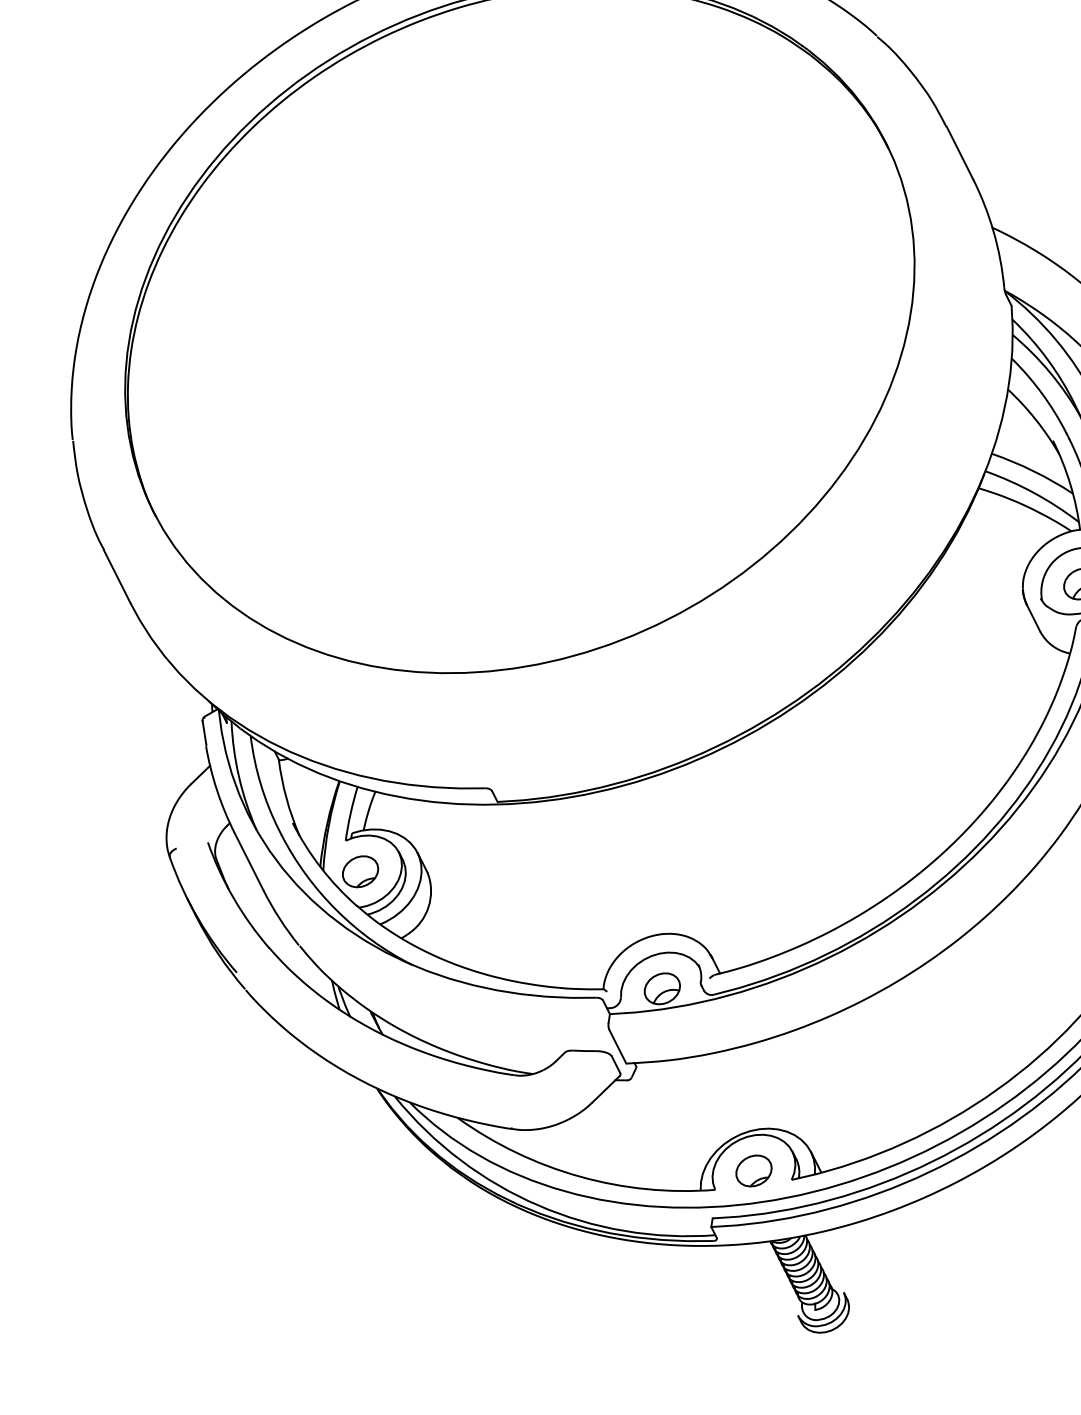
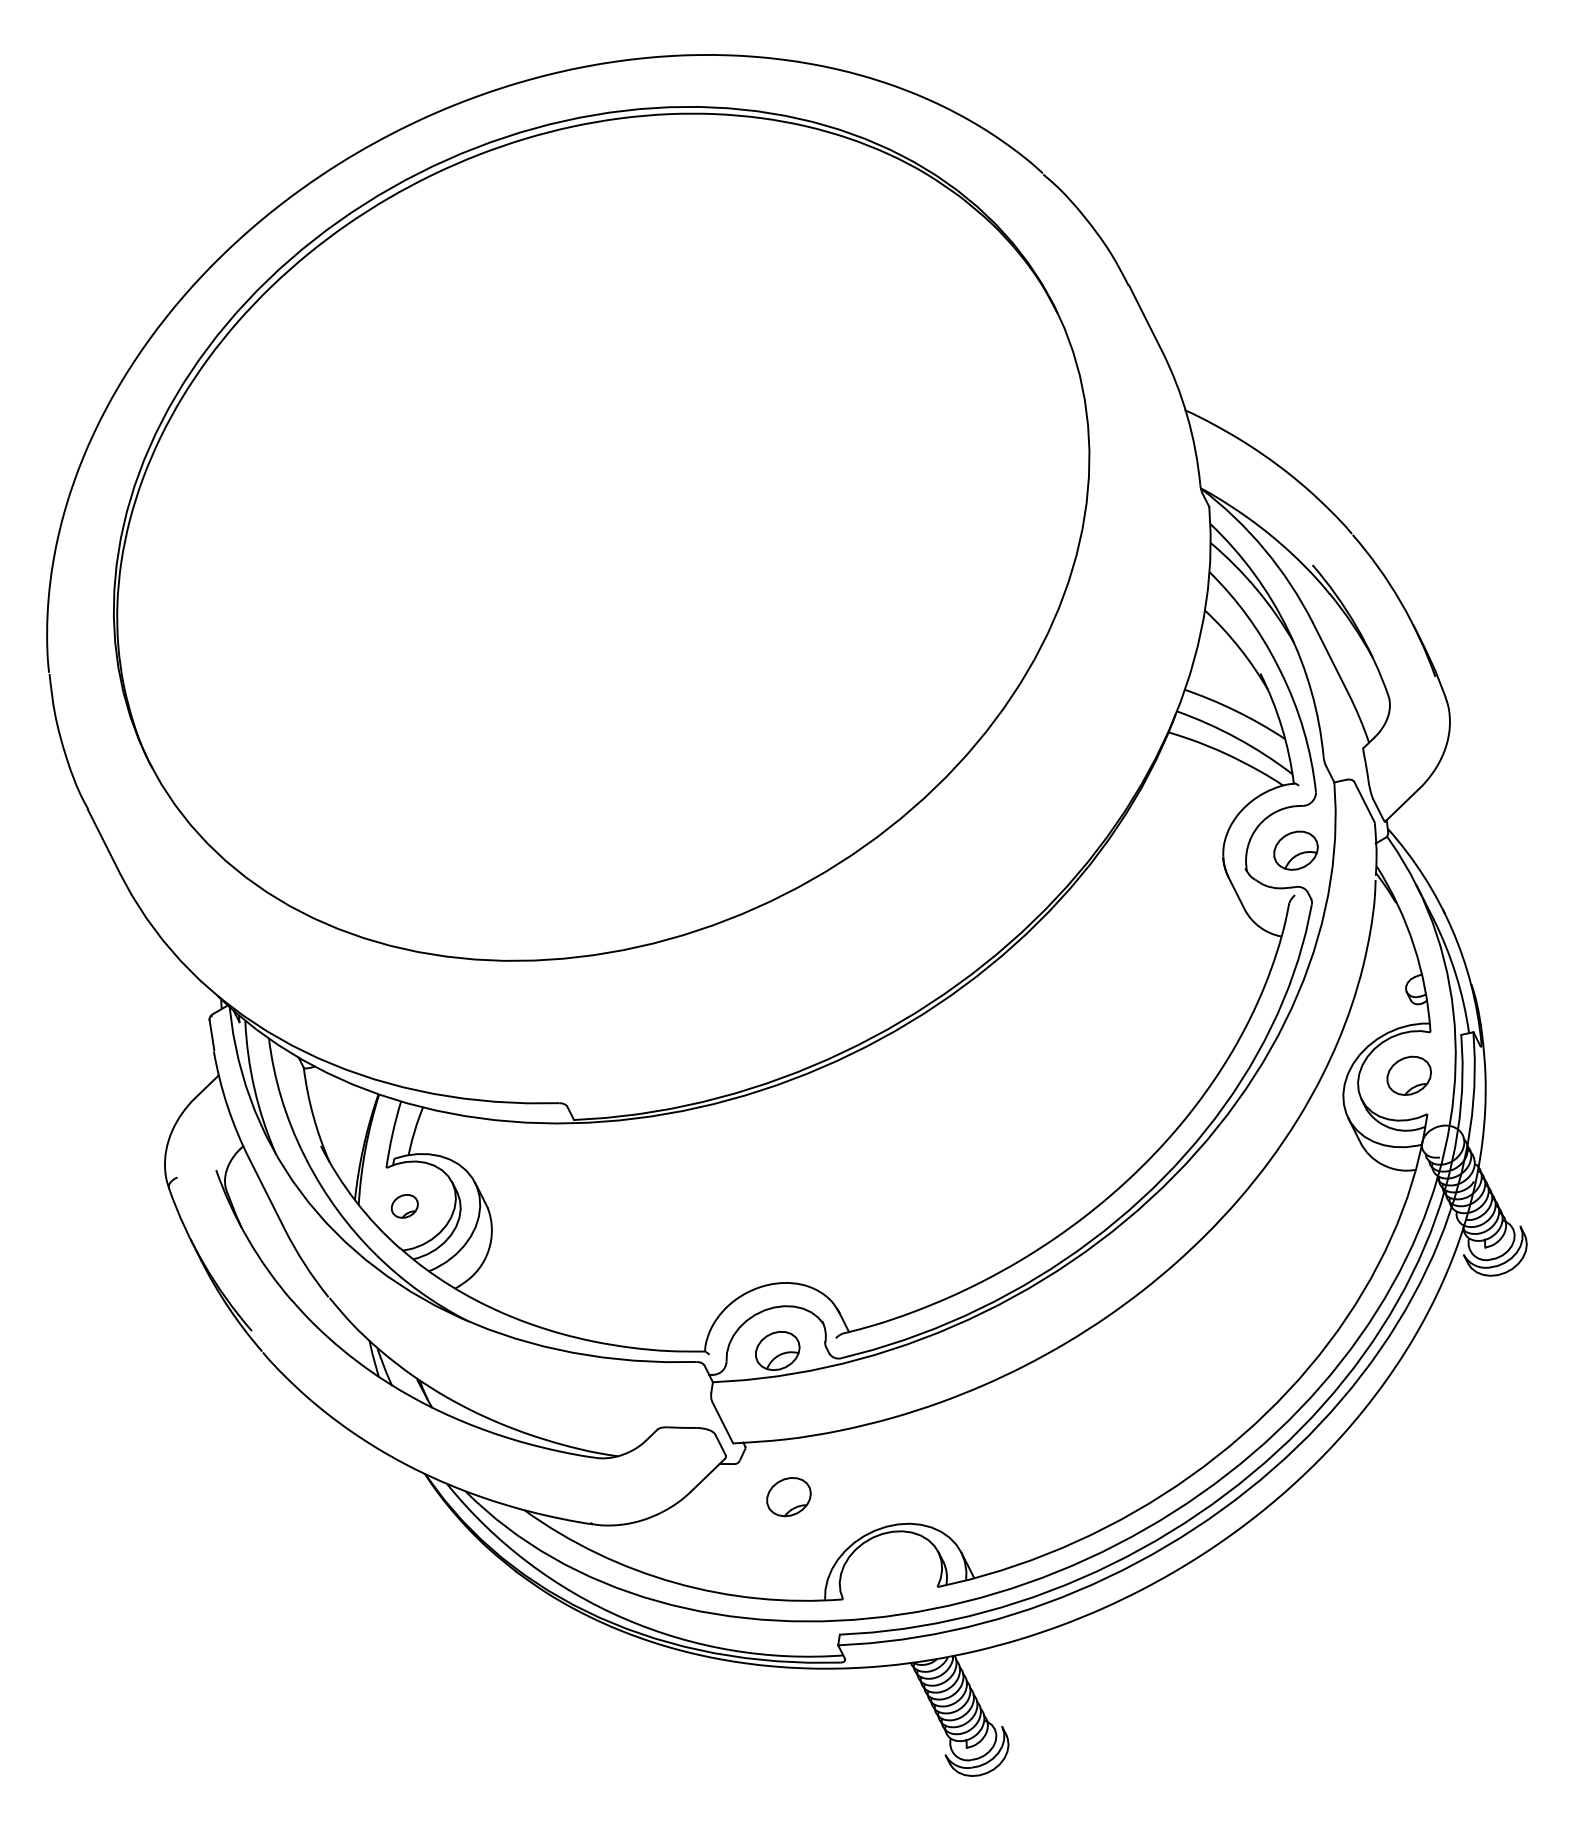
part: (360, 871) -> (404, 1206), size x0.6
part: (753, 1171) -> (788, 1497), moved

